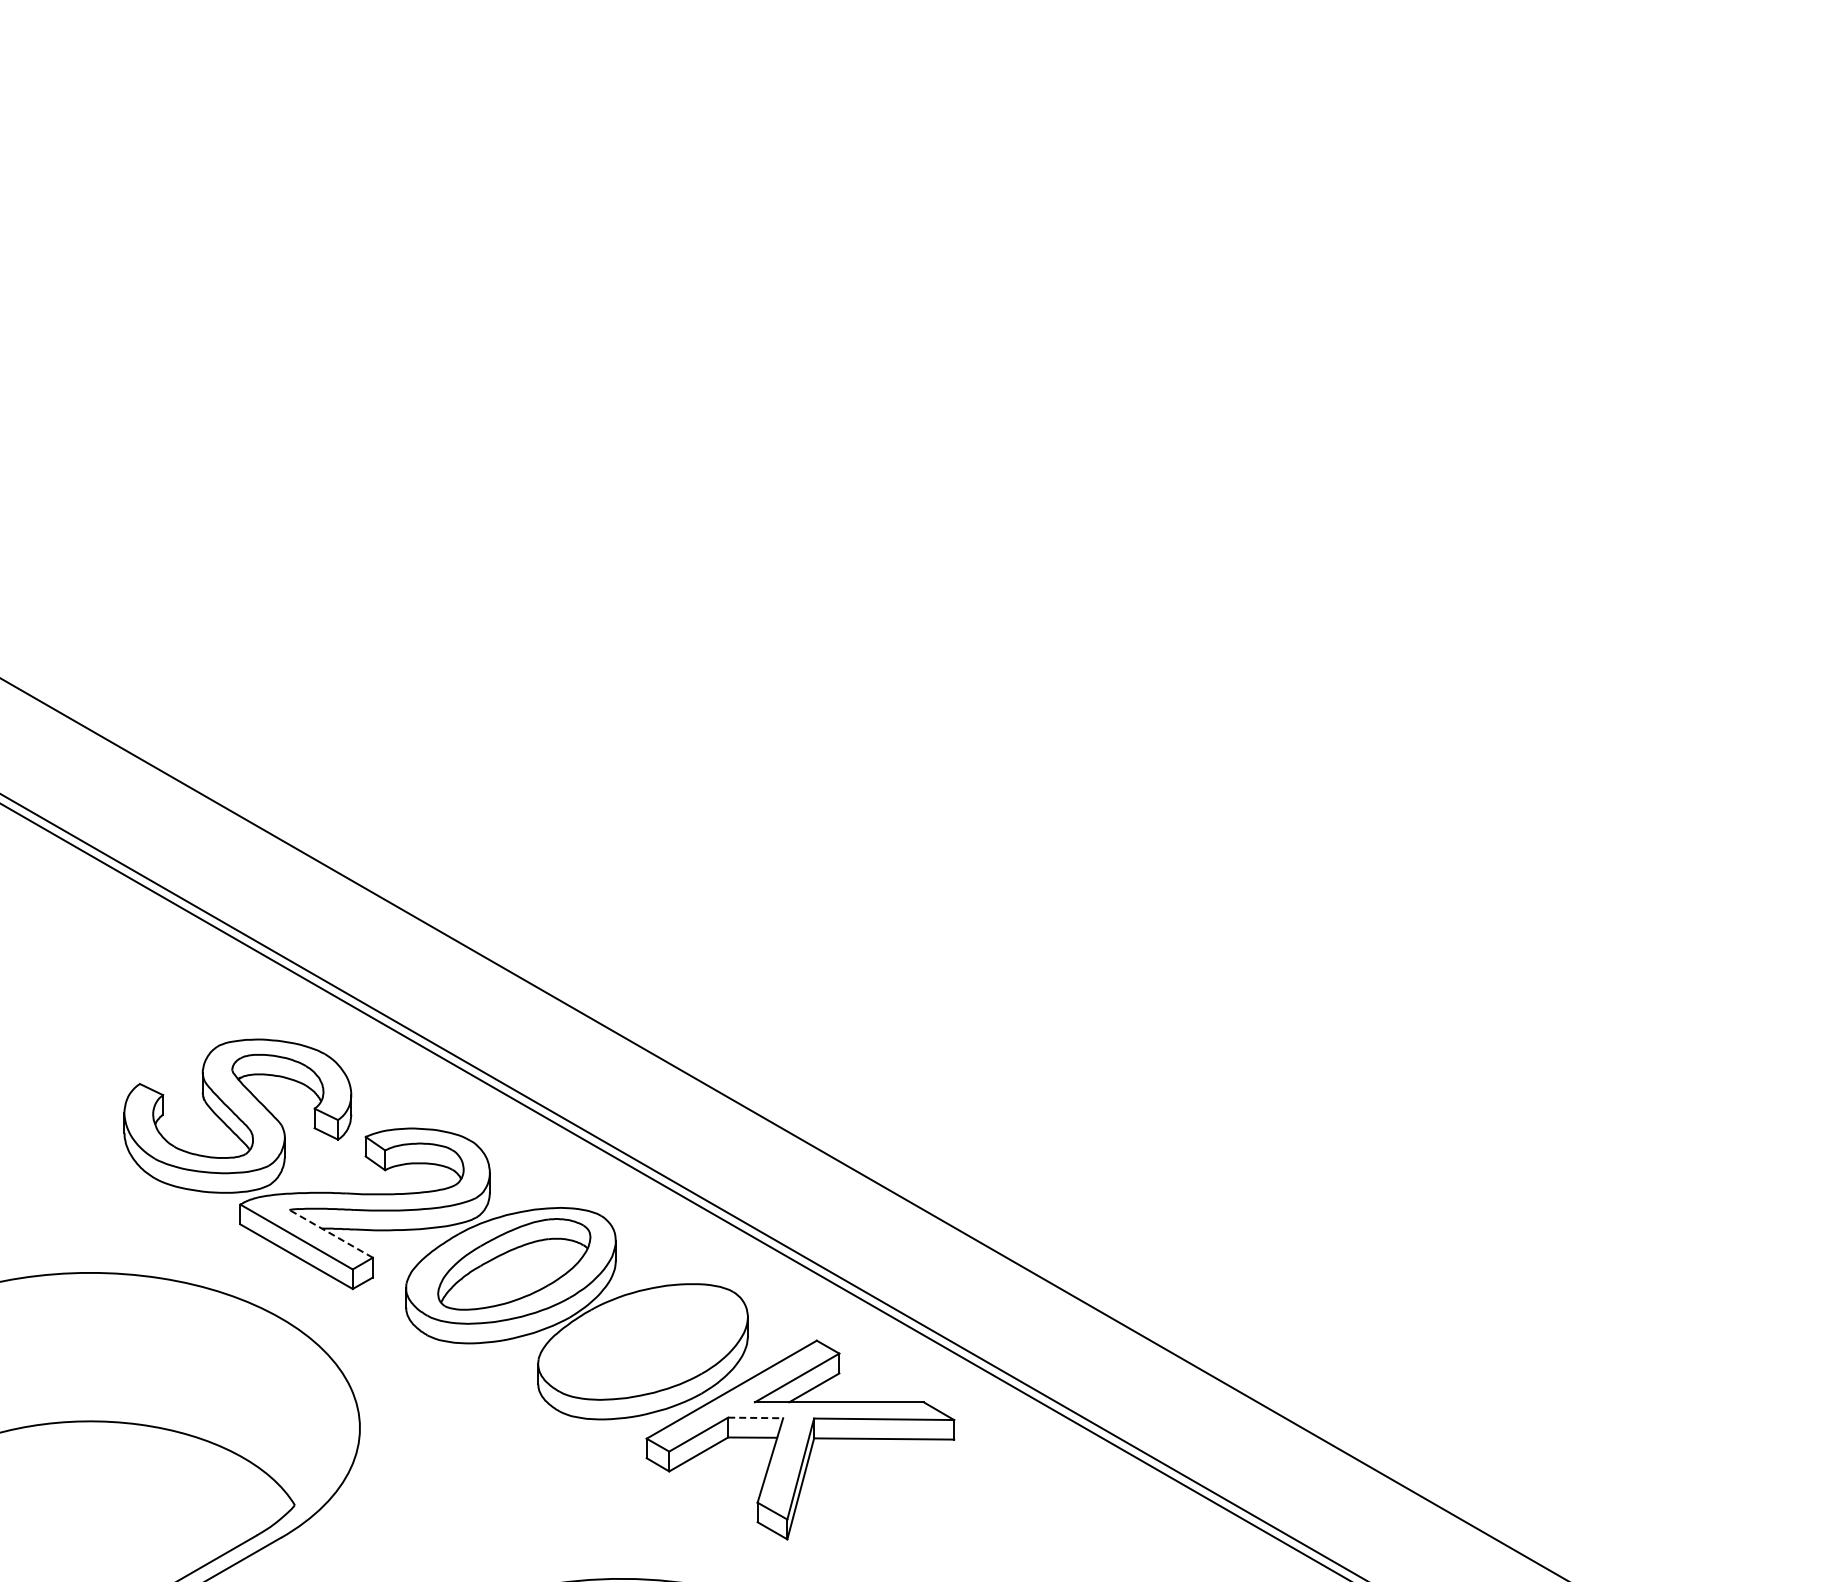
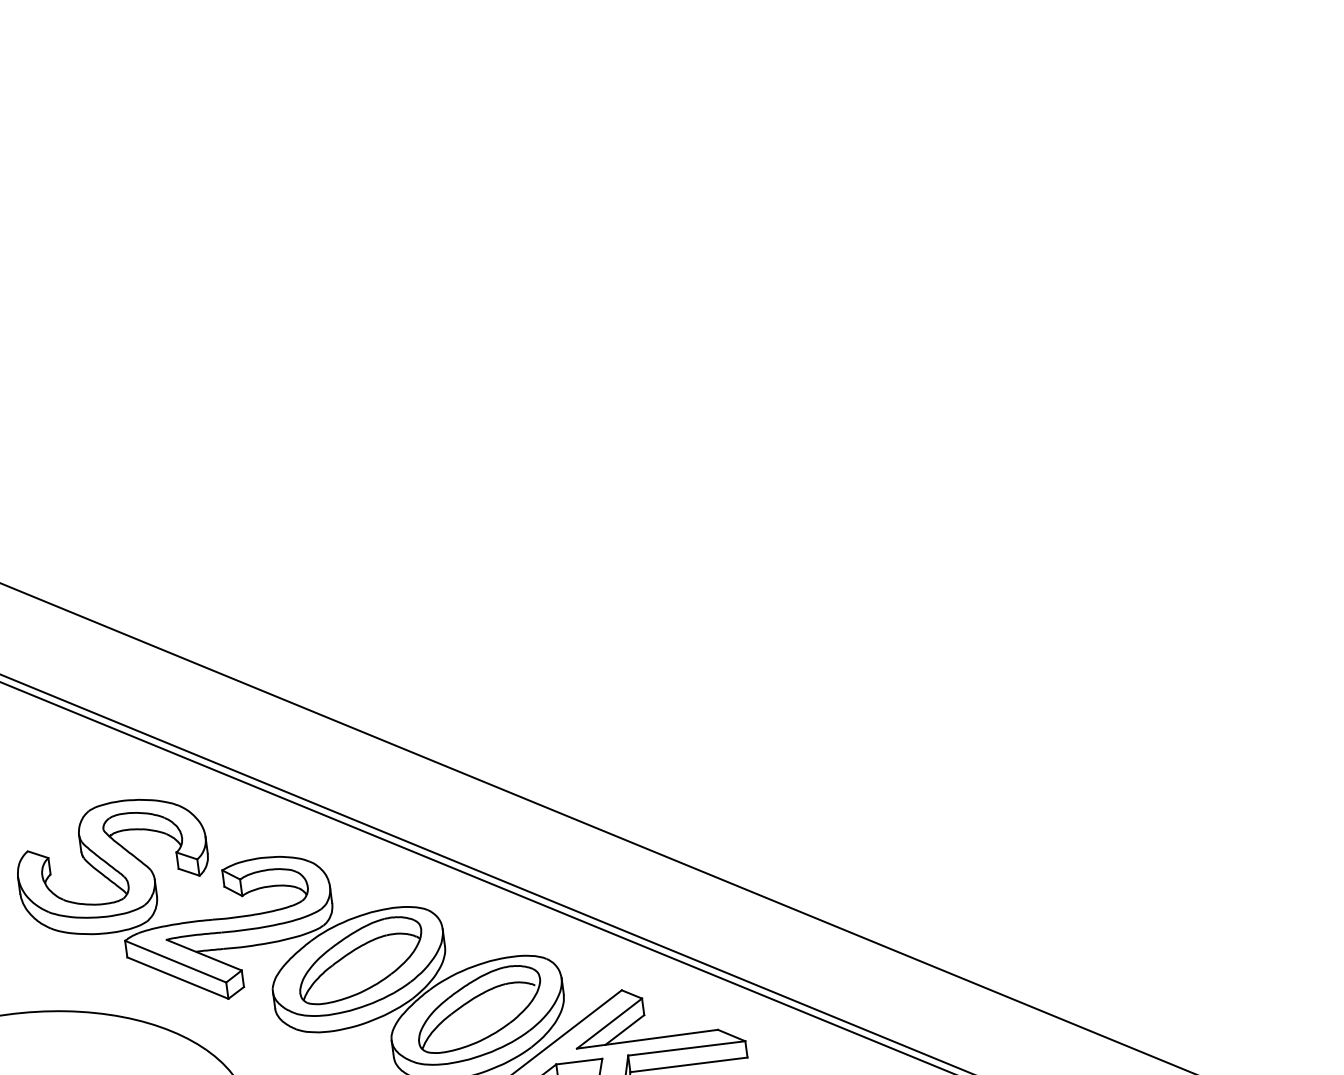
line: (330, 1233) -> (203, 954), dashed -> solid
part: (646, 1340) -> (479, 1009), added
line: (755, 1417) -> (579, 1061), dashed -> solid

